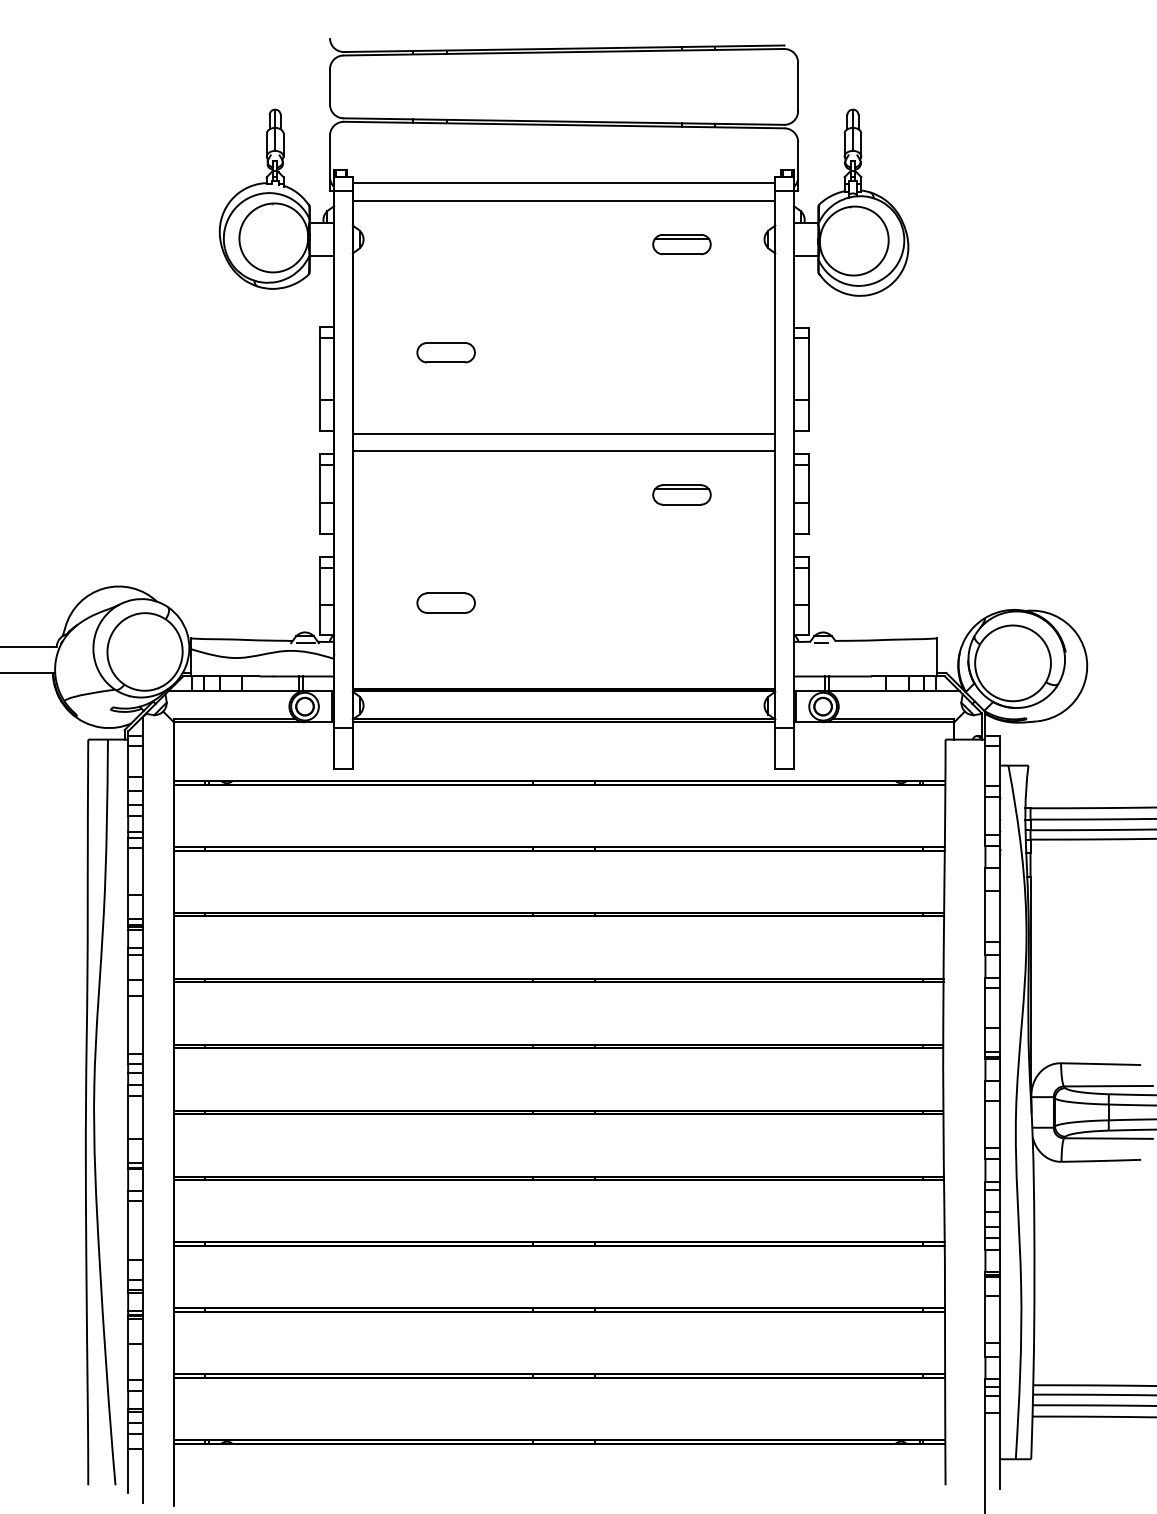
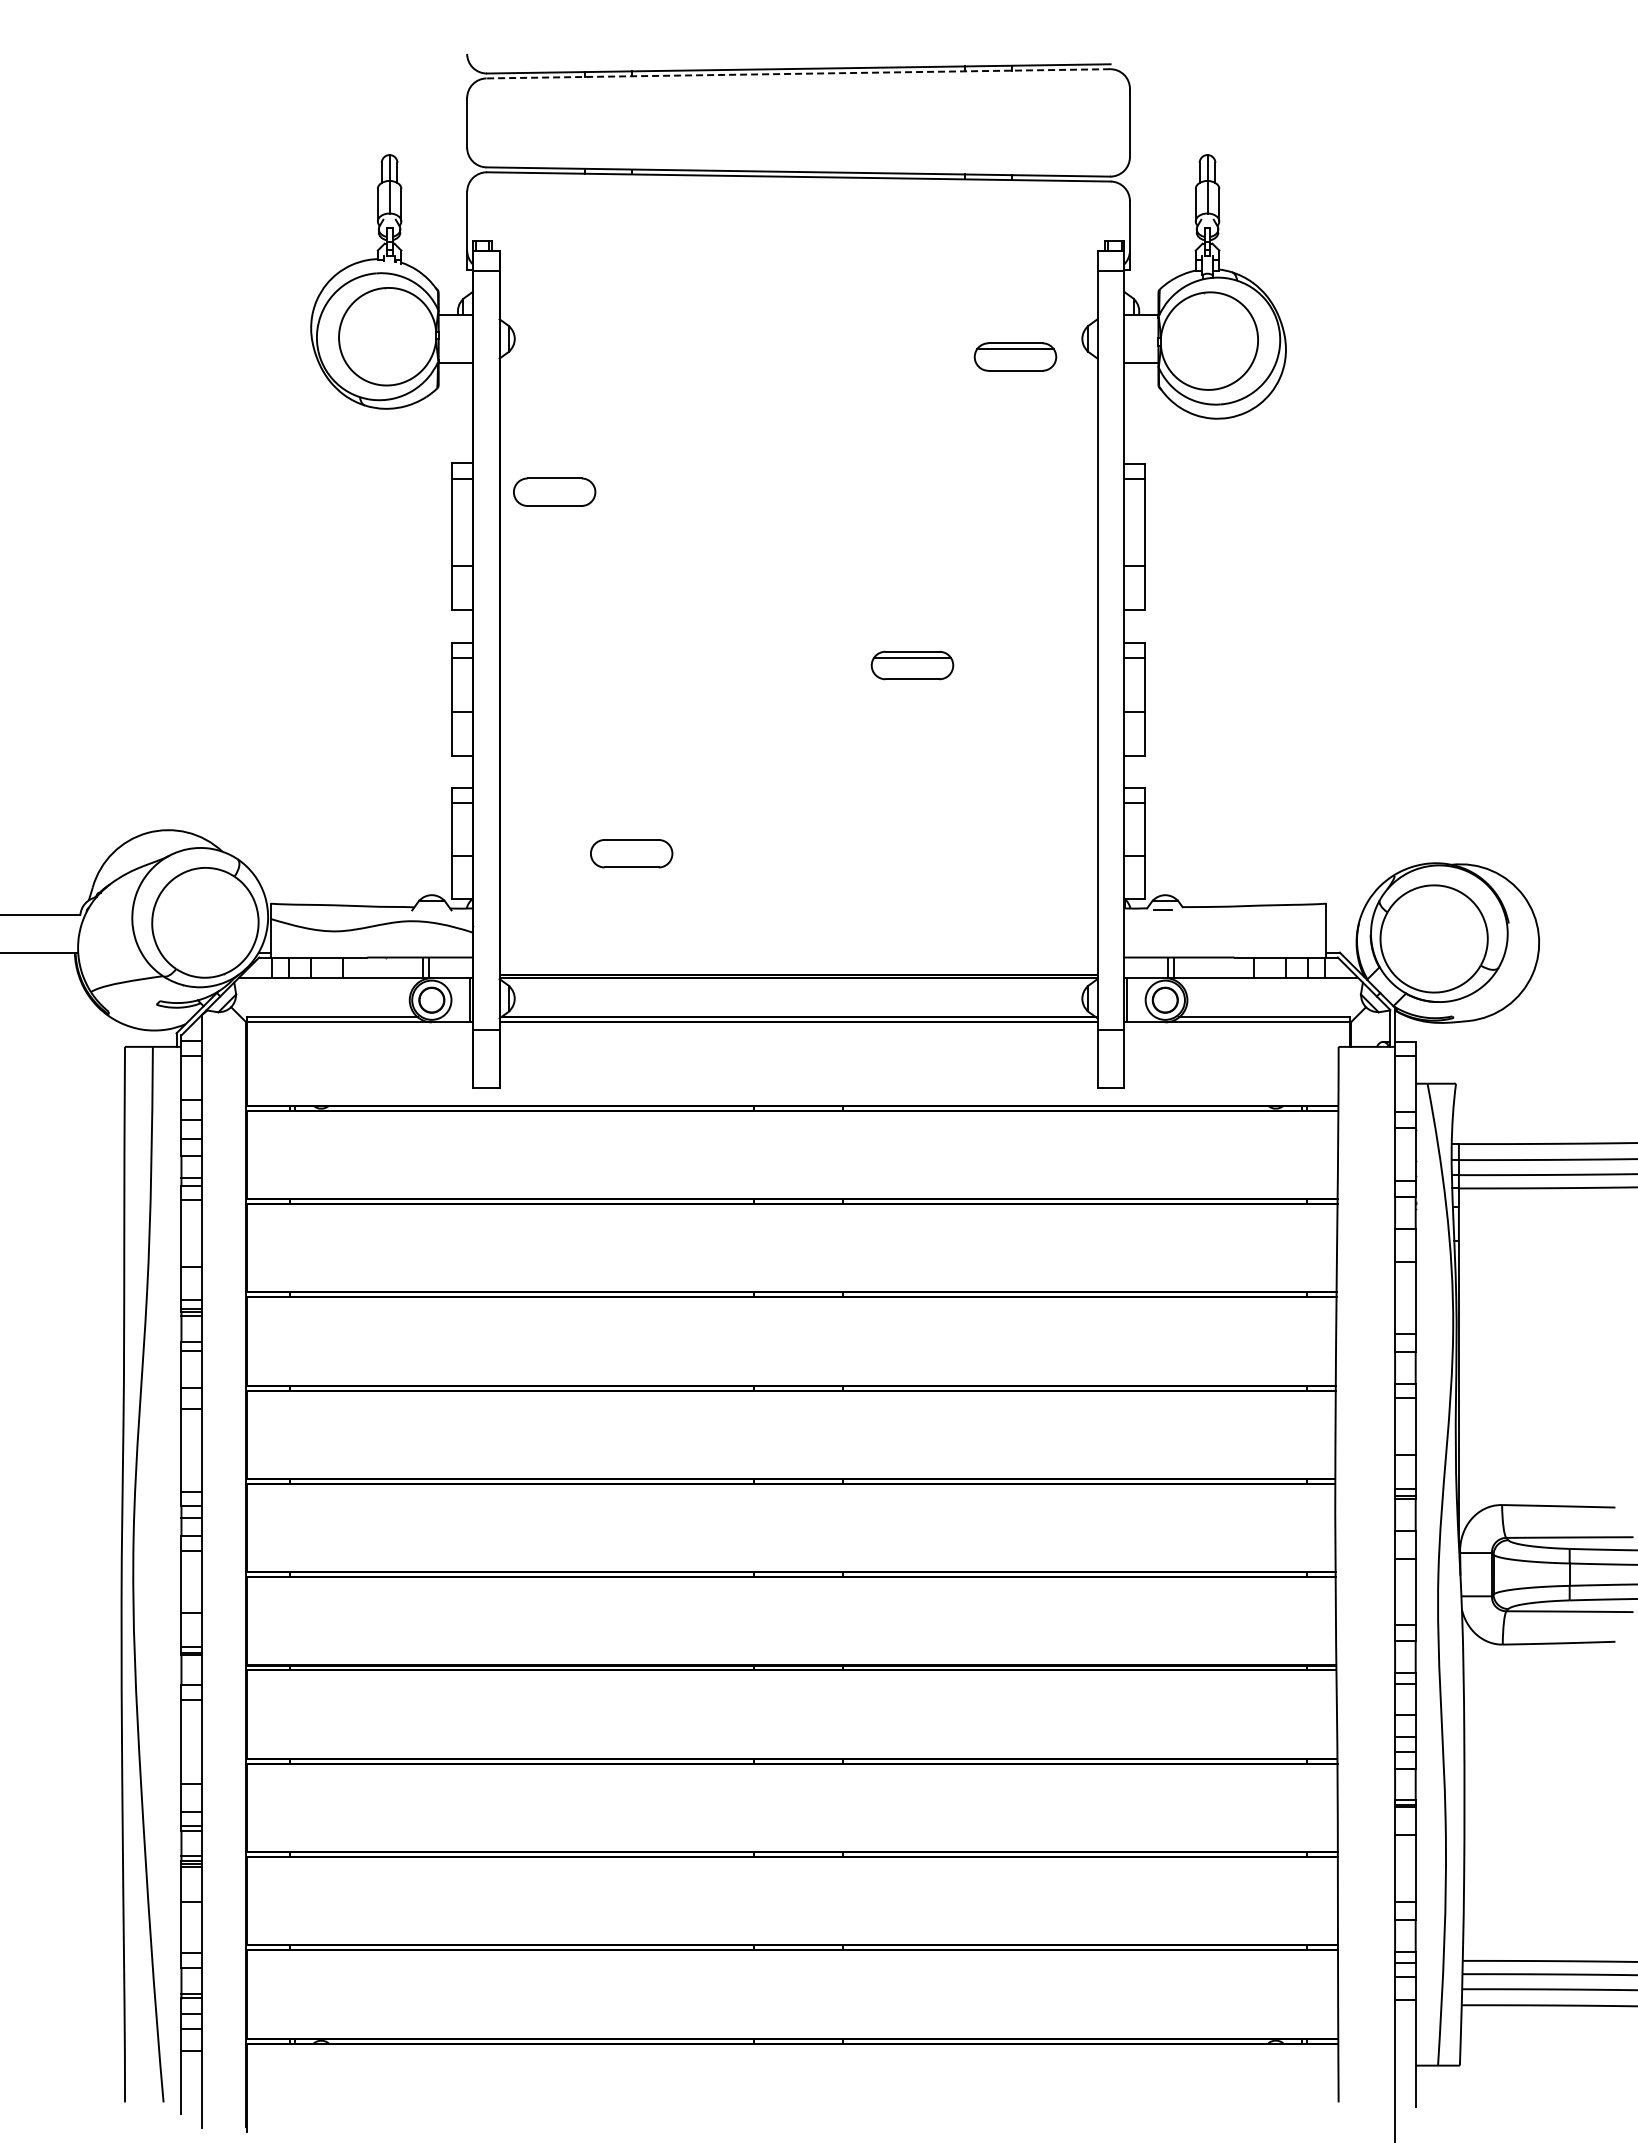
line: (564, 52) -> (798, 73), solid -> dashed
line: (564, 183) -> (798, 259), removed
line: (564, 200) -> (798, 283), removed
part: (681, 244) -> (1015, 356), moved
part: (446, 352) -> (554, 491), moved
line: (564, 433) -> (798, 613), removed
line: (564, 451) -> (798, 638), removed
part: (681, 494) -> (912, 665), moved
line: (305, 643) -> (432, 910), removed

